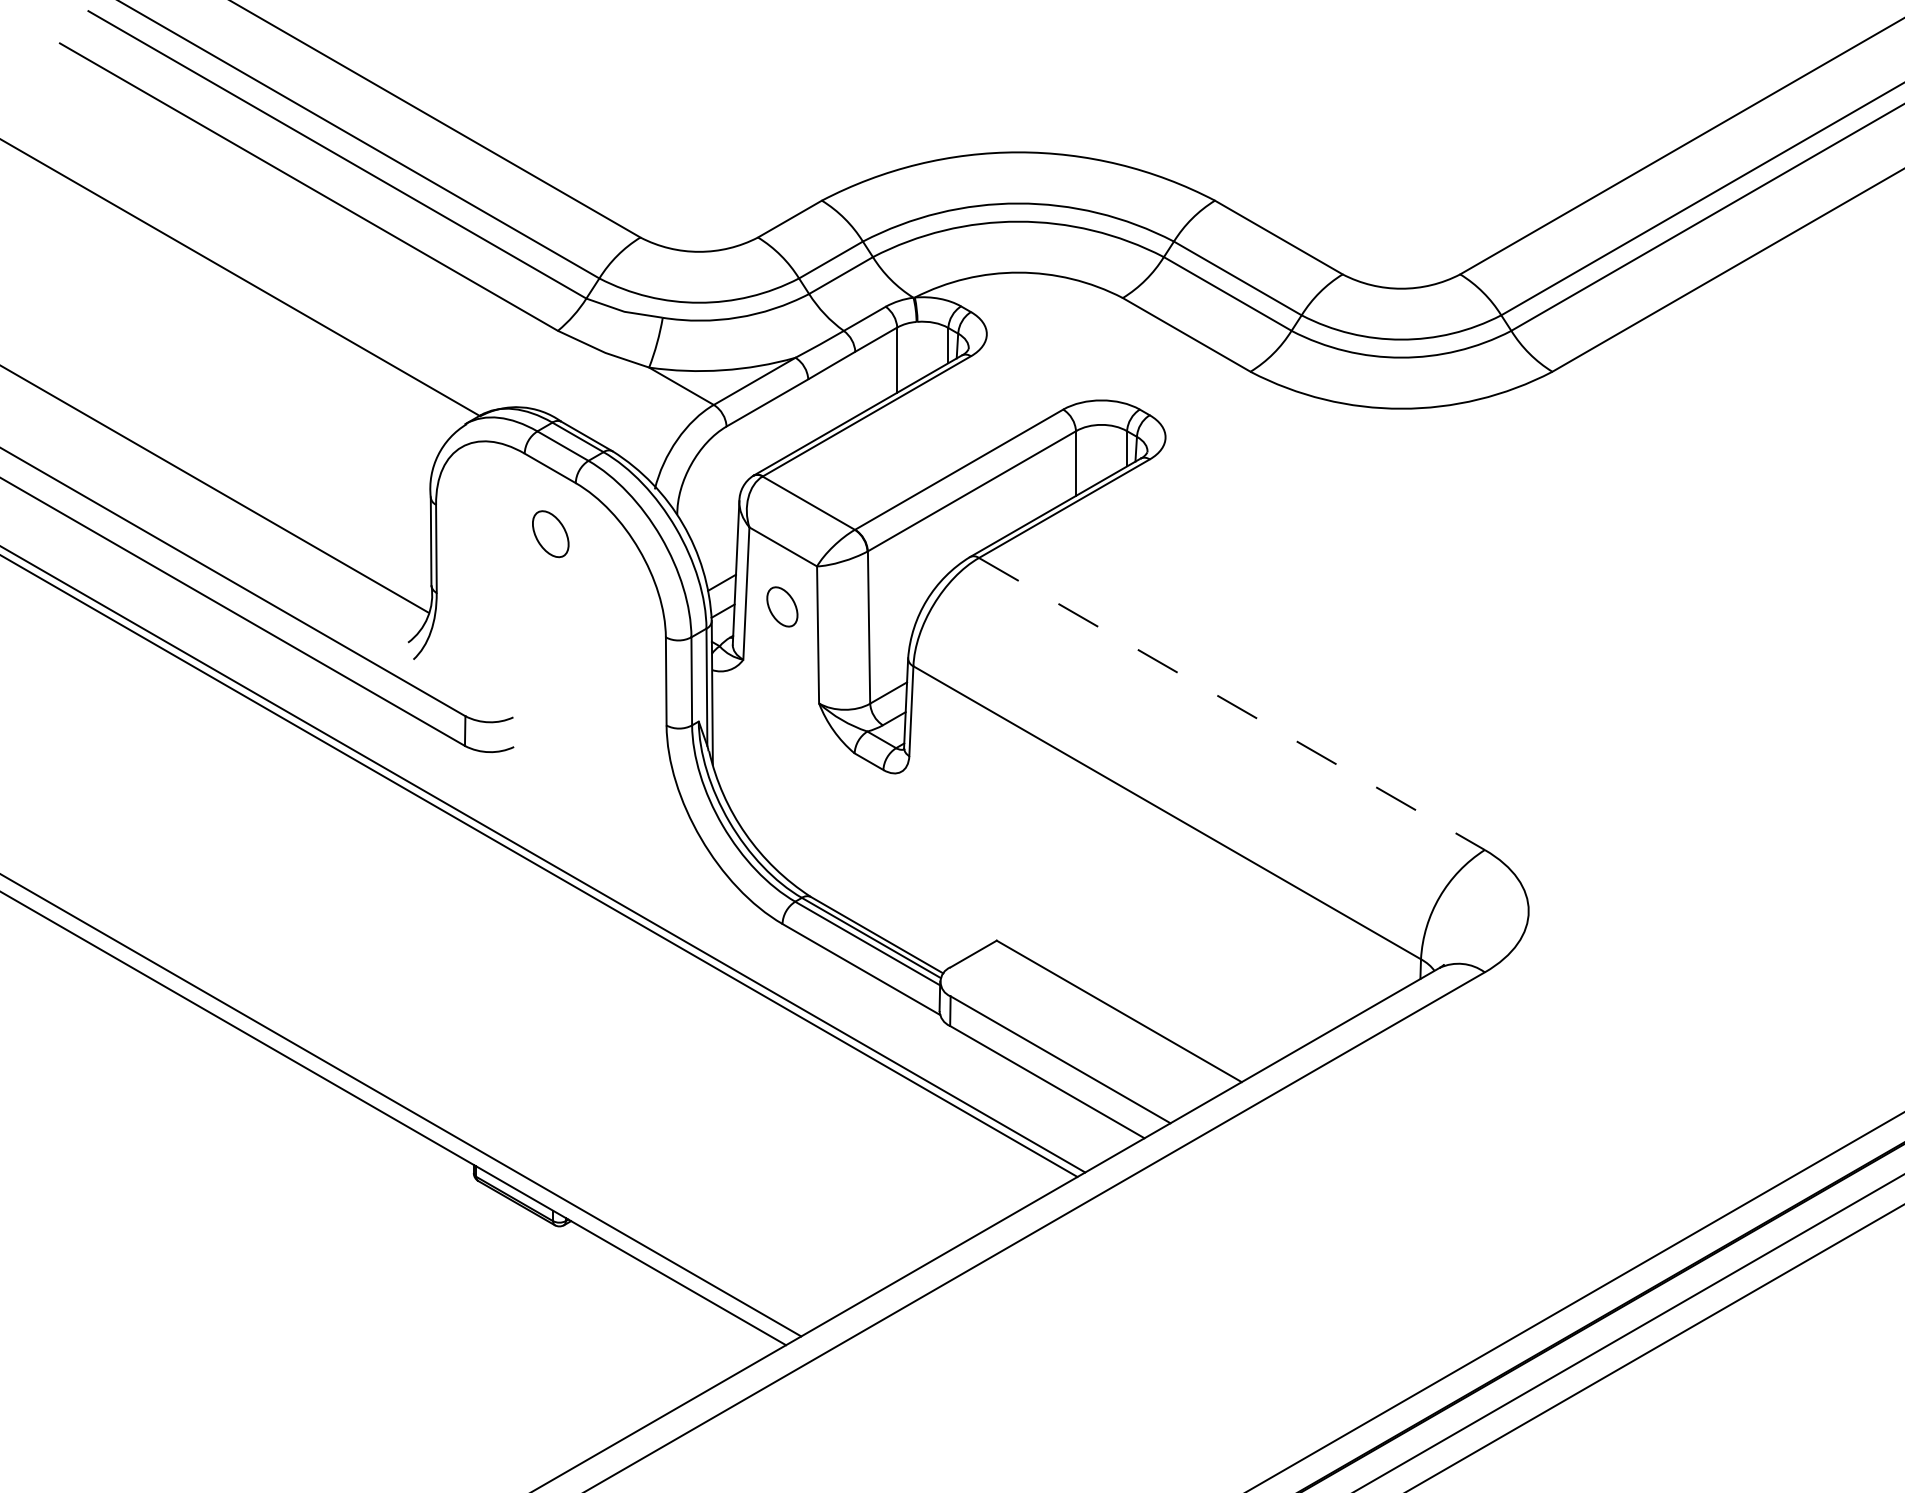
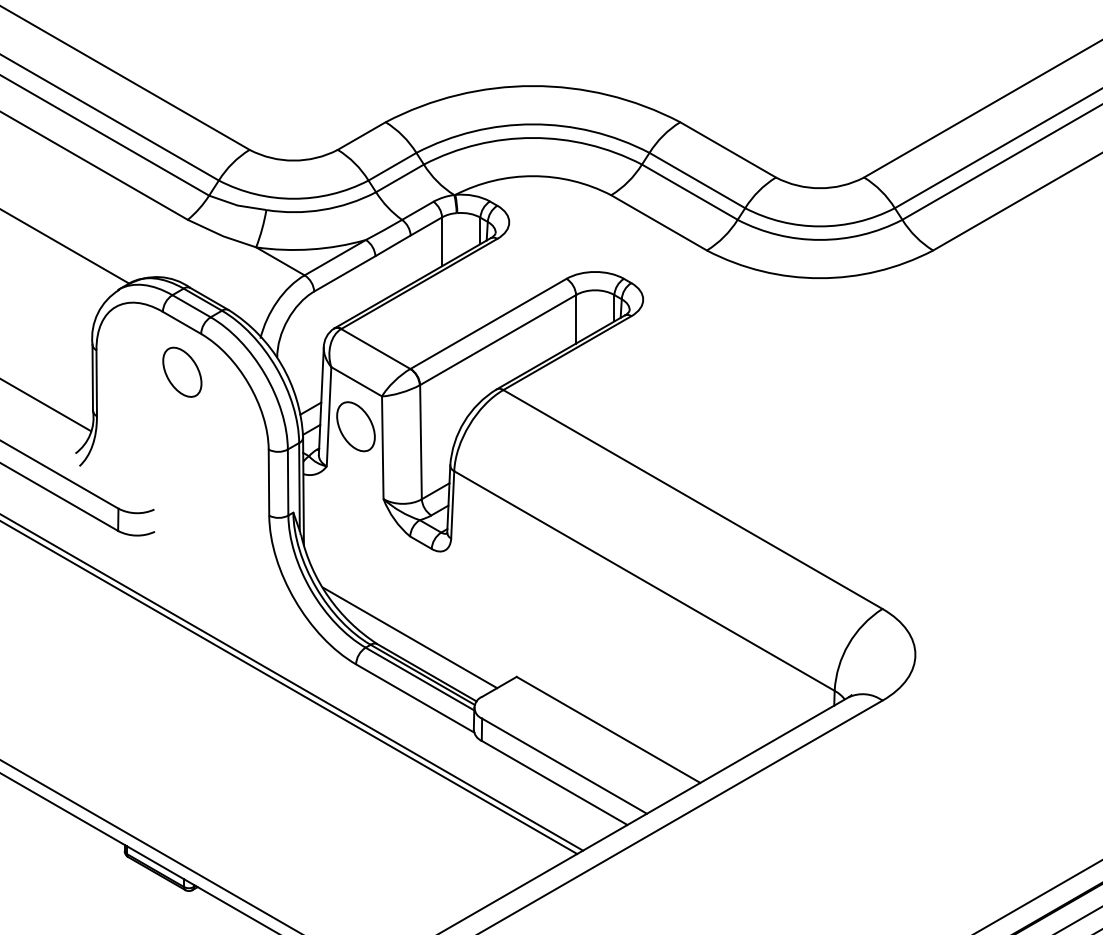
part: (550, 533) -> (182, 371), size x1.43
part: (782, 606) -> (356, 426), size x1.67
line: (1232, 704) -> (693, 499), dashed -> solid
line: (854, 888) -> (410, 637), added

